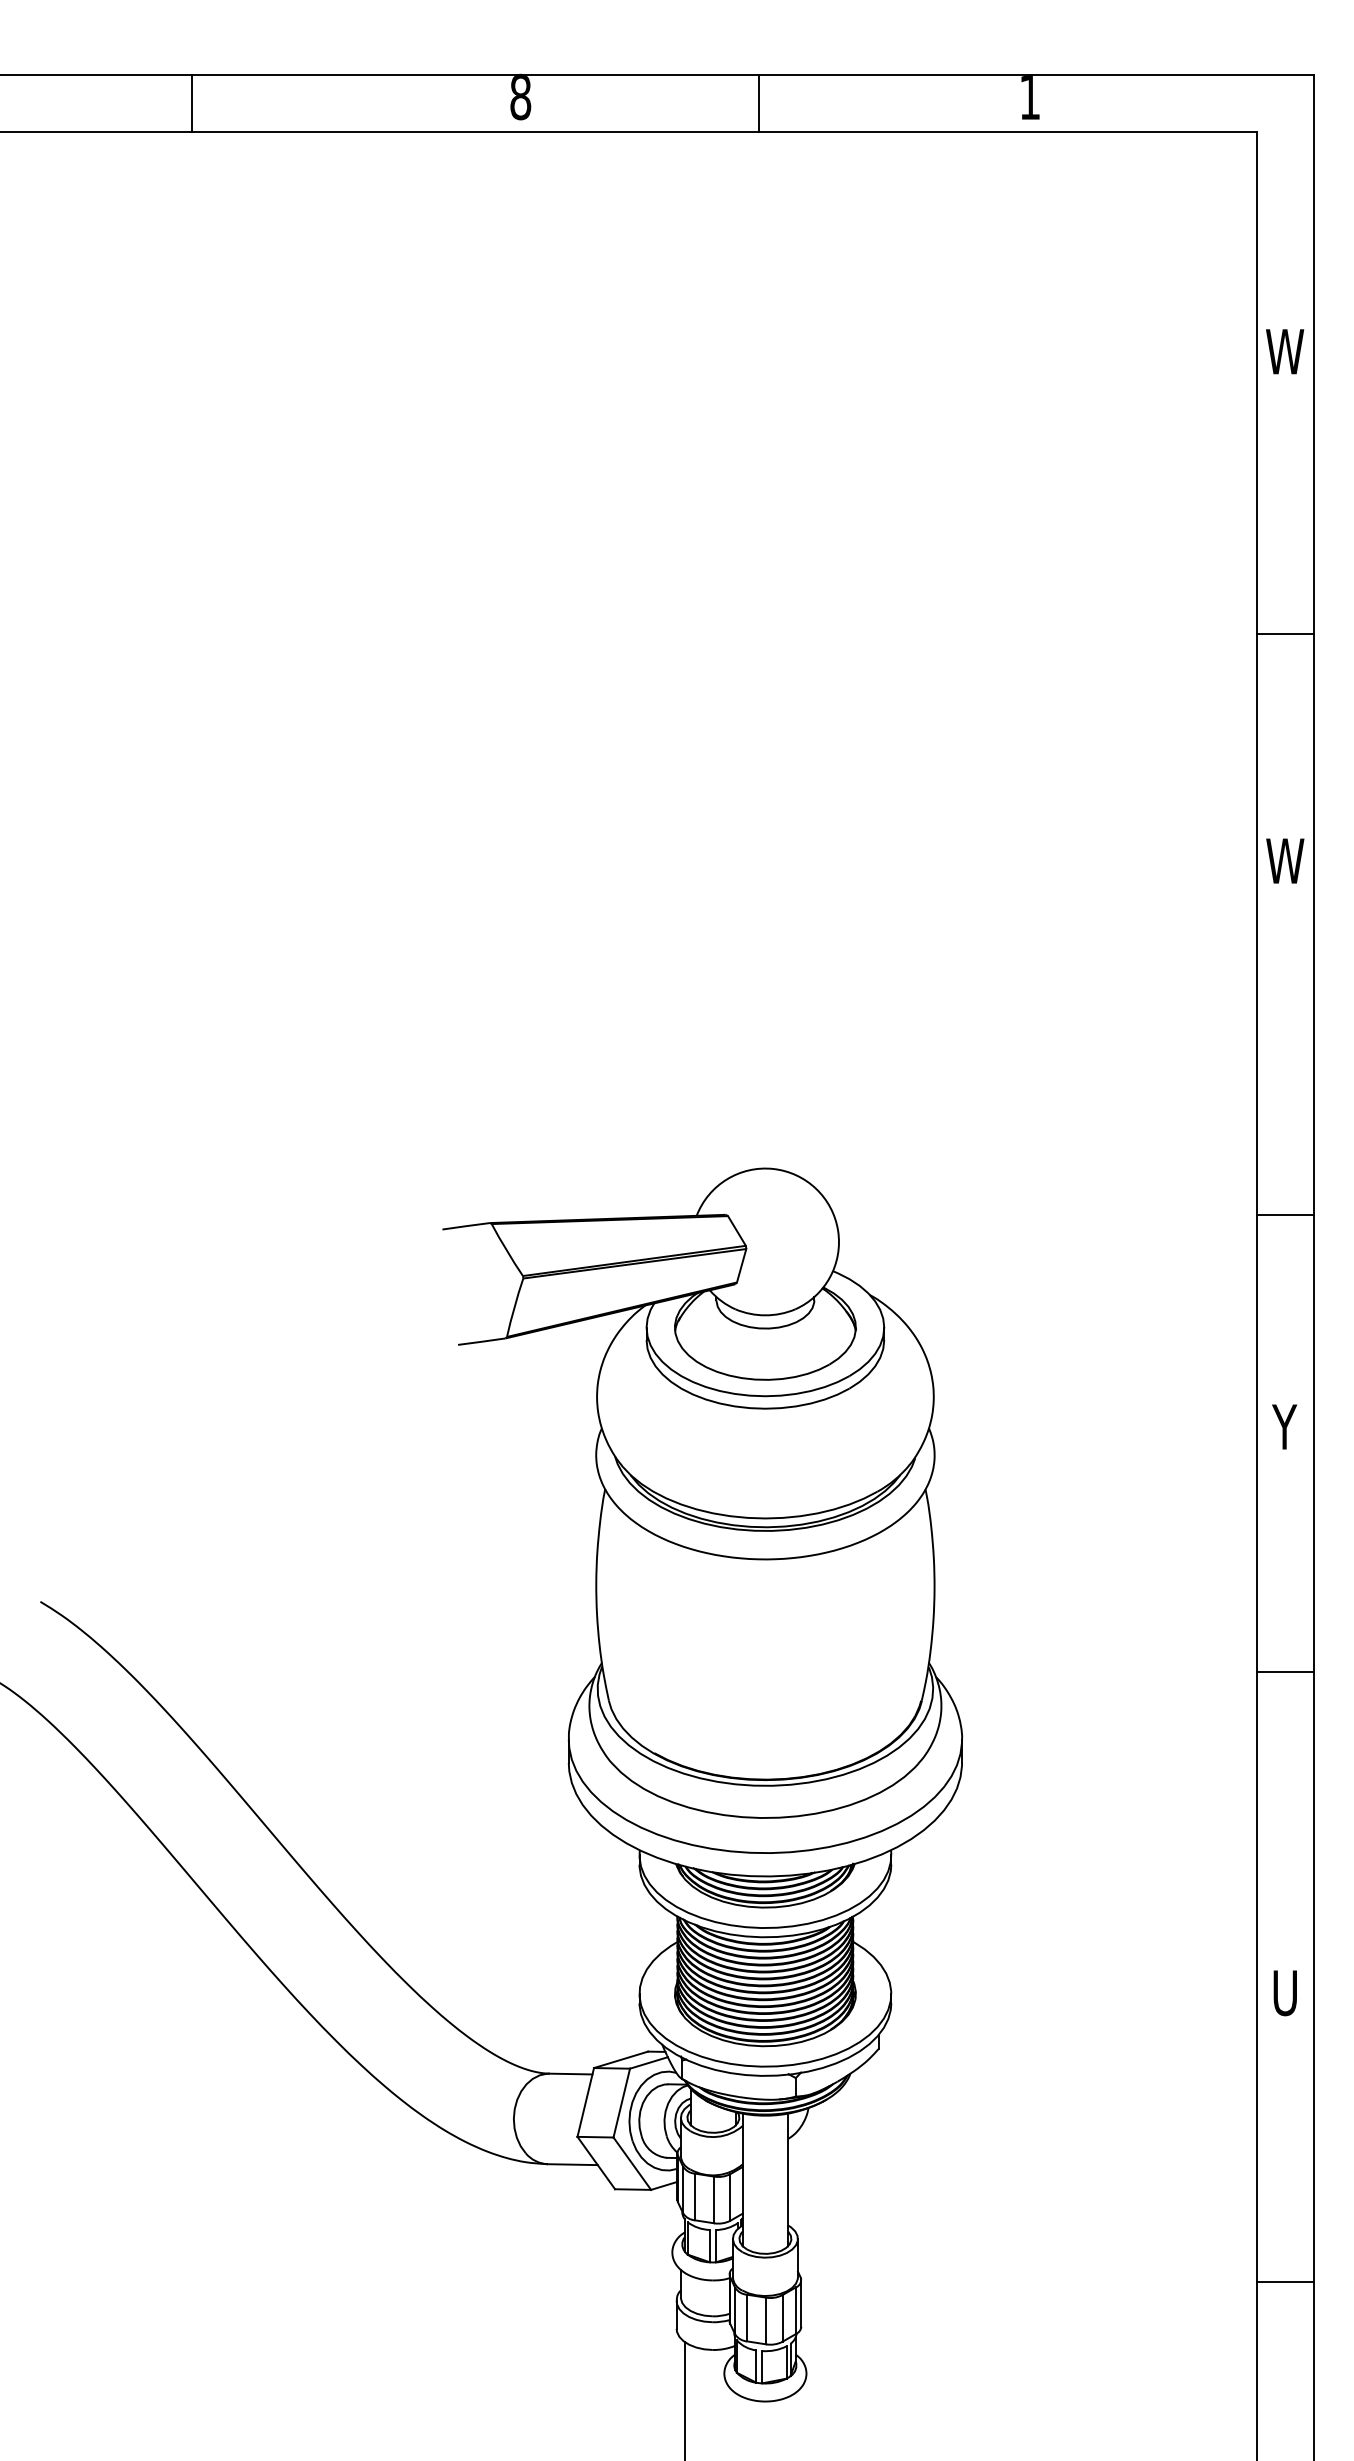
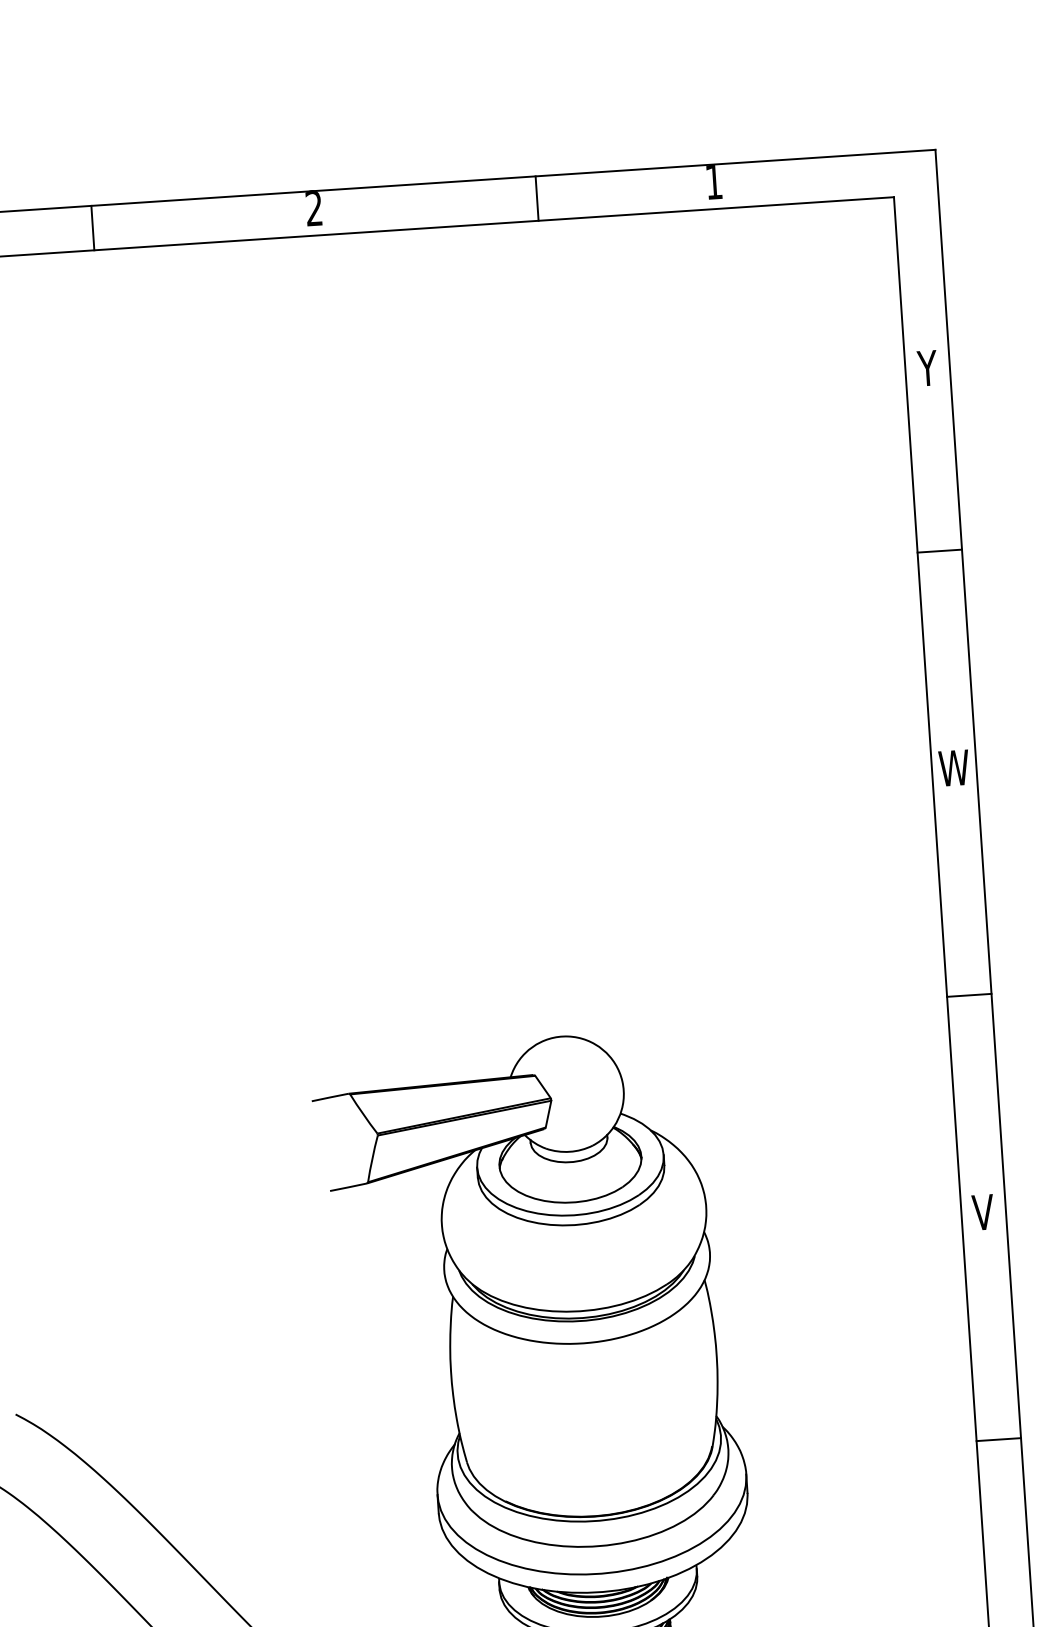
text: (520, 96) -> (314, 207), 8 -> 2
line: (192, 103) -> (93, 228), moved
line: (759, 103) -> (537, 198), moved
text: (1285, 351) -> (927, 368), W -> Y
line: (1285, 633) -> (939, 551), moved
line: (1285, 1214) -> (969, 995), moved
text: (1284, 1426) -> (983, 1211), Y -> V
line: (1285, 1671) -> (998, 1439), moved

